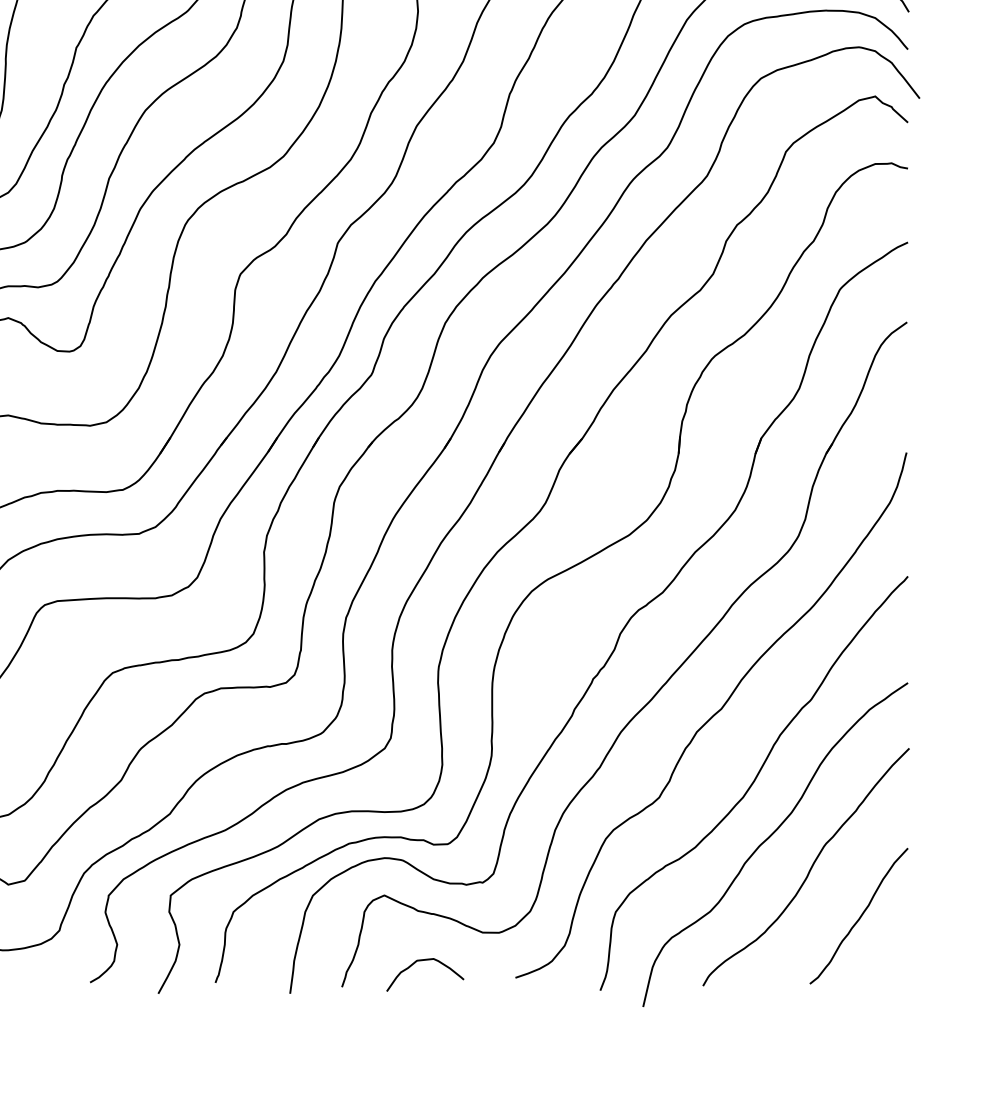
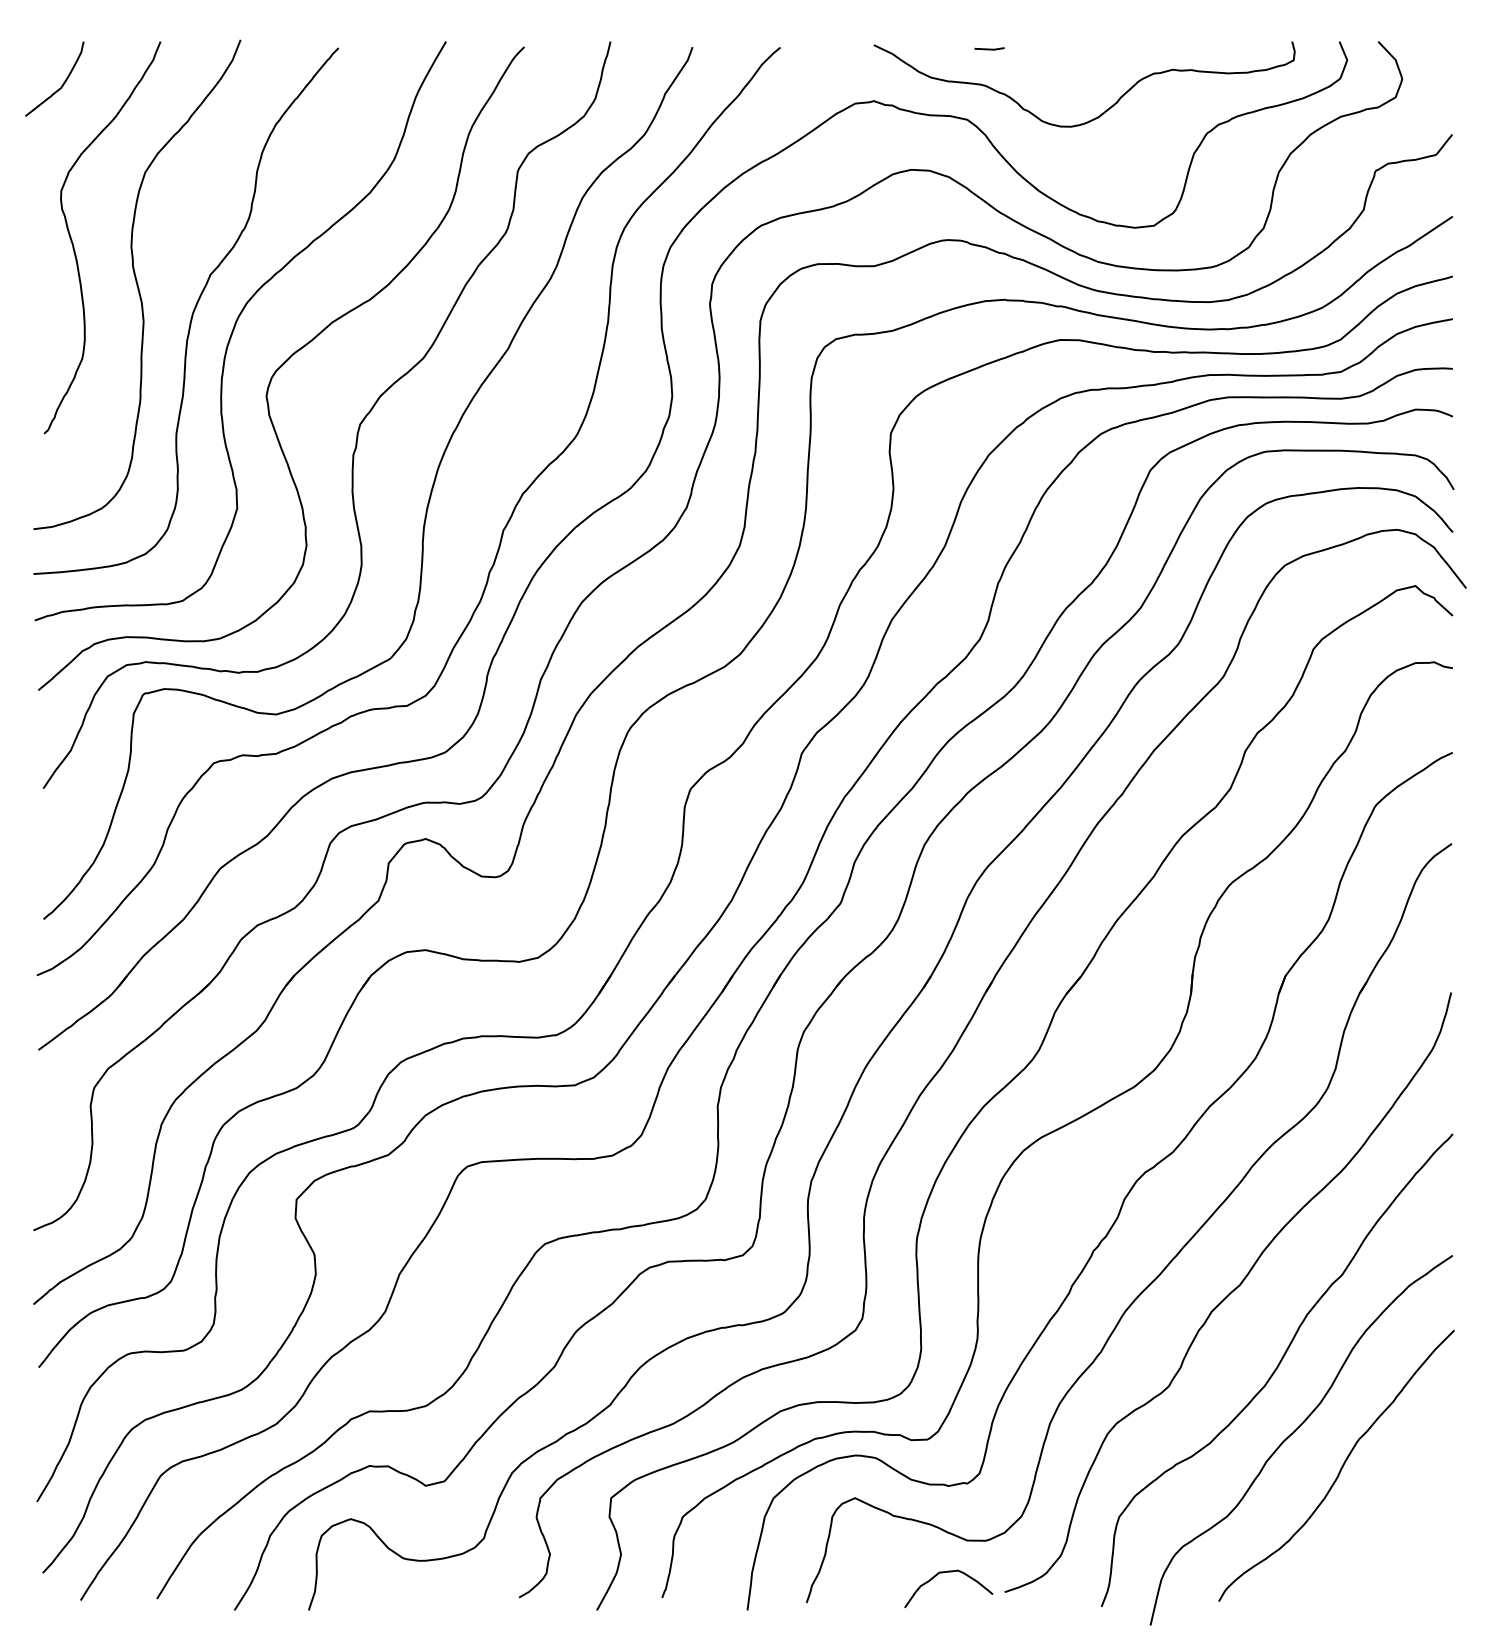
curve: (859, 916) -> (1397, 1522), removed
curve: (420, 961) -> (943, 1573), moved

